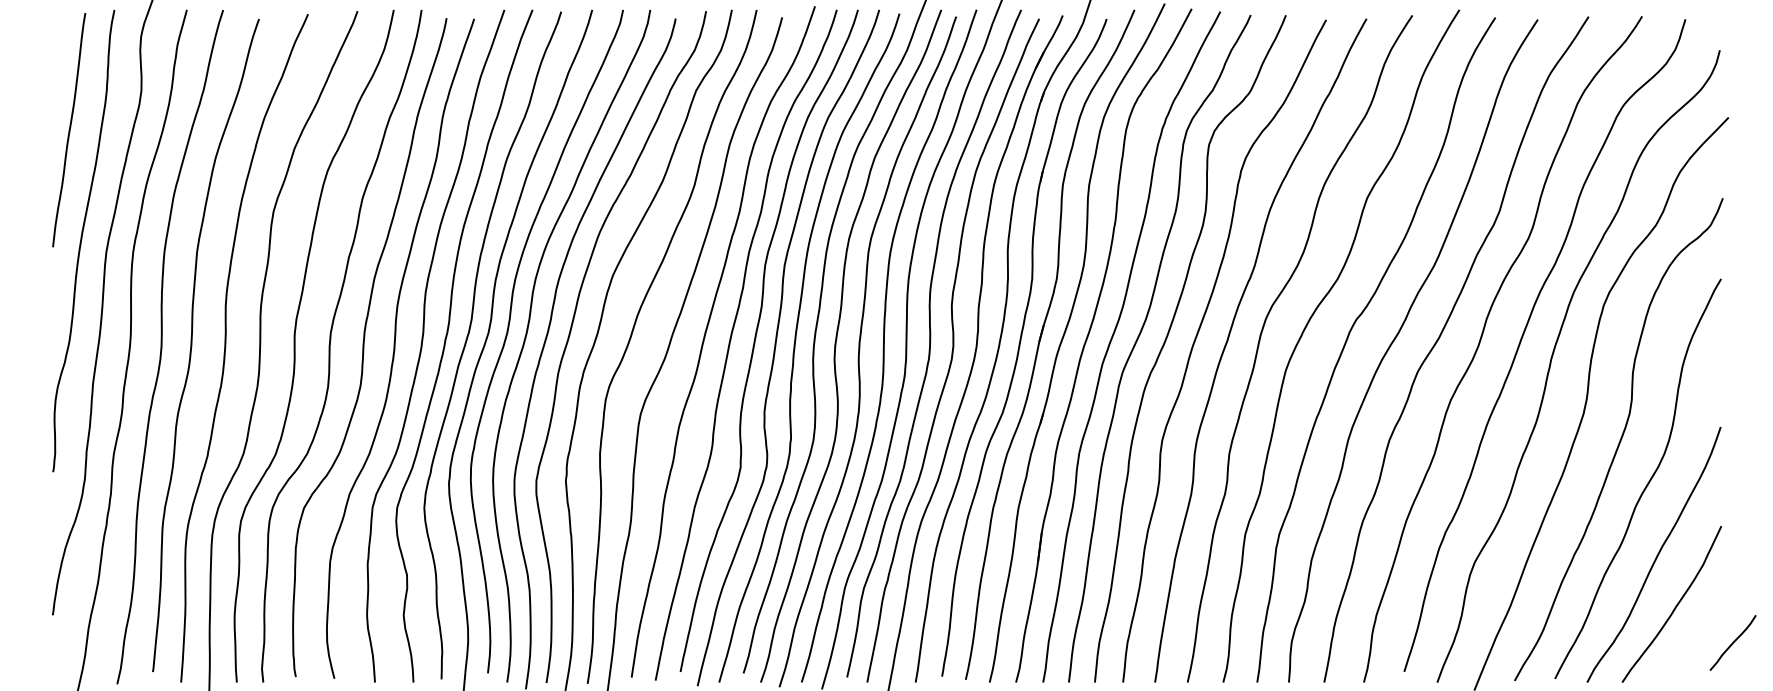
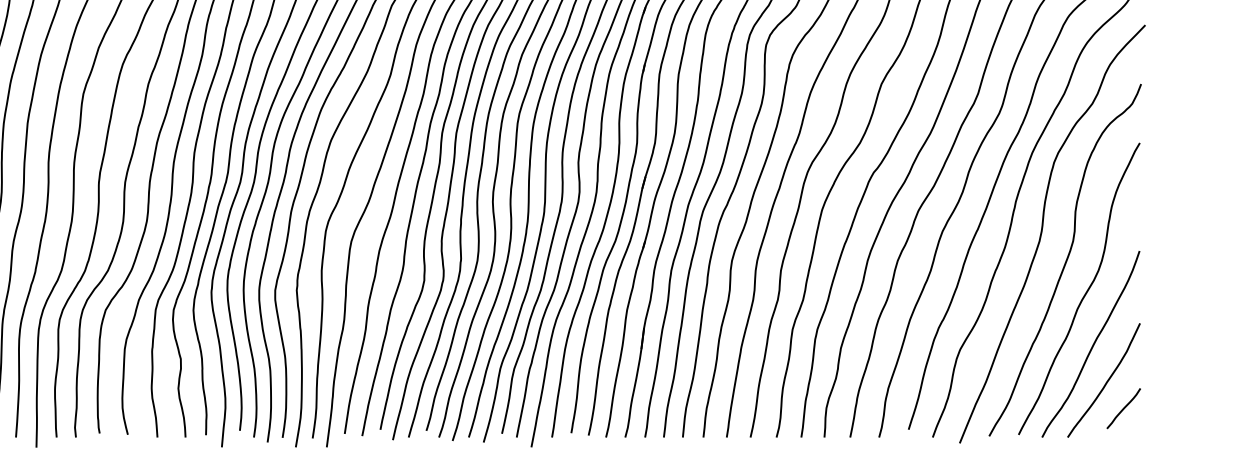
curve: (1732, 642) -> (1123, 408), moved

